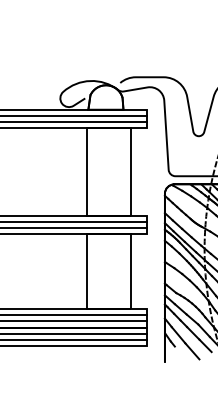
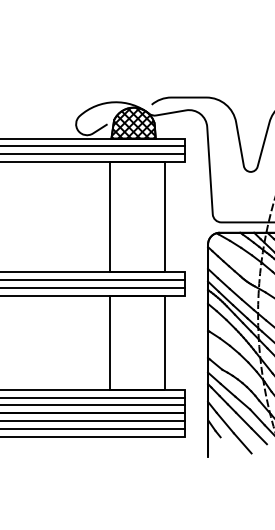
hatch: (105, 97) -> (133, 123), added

